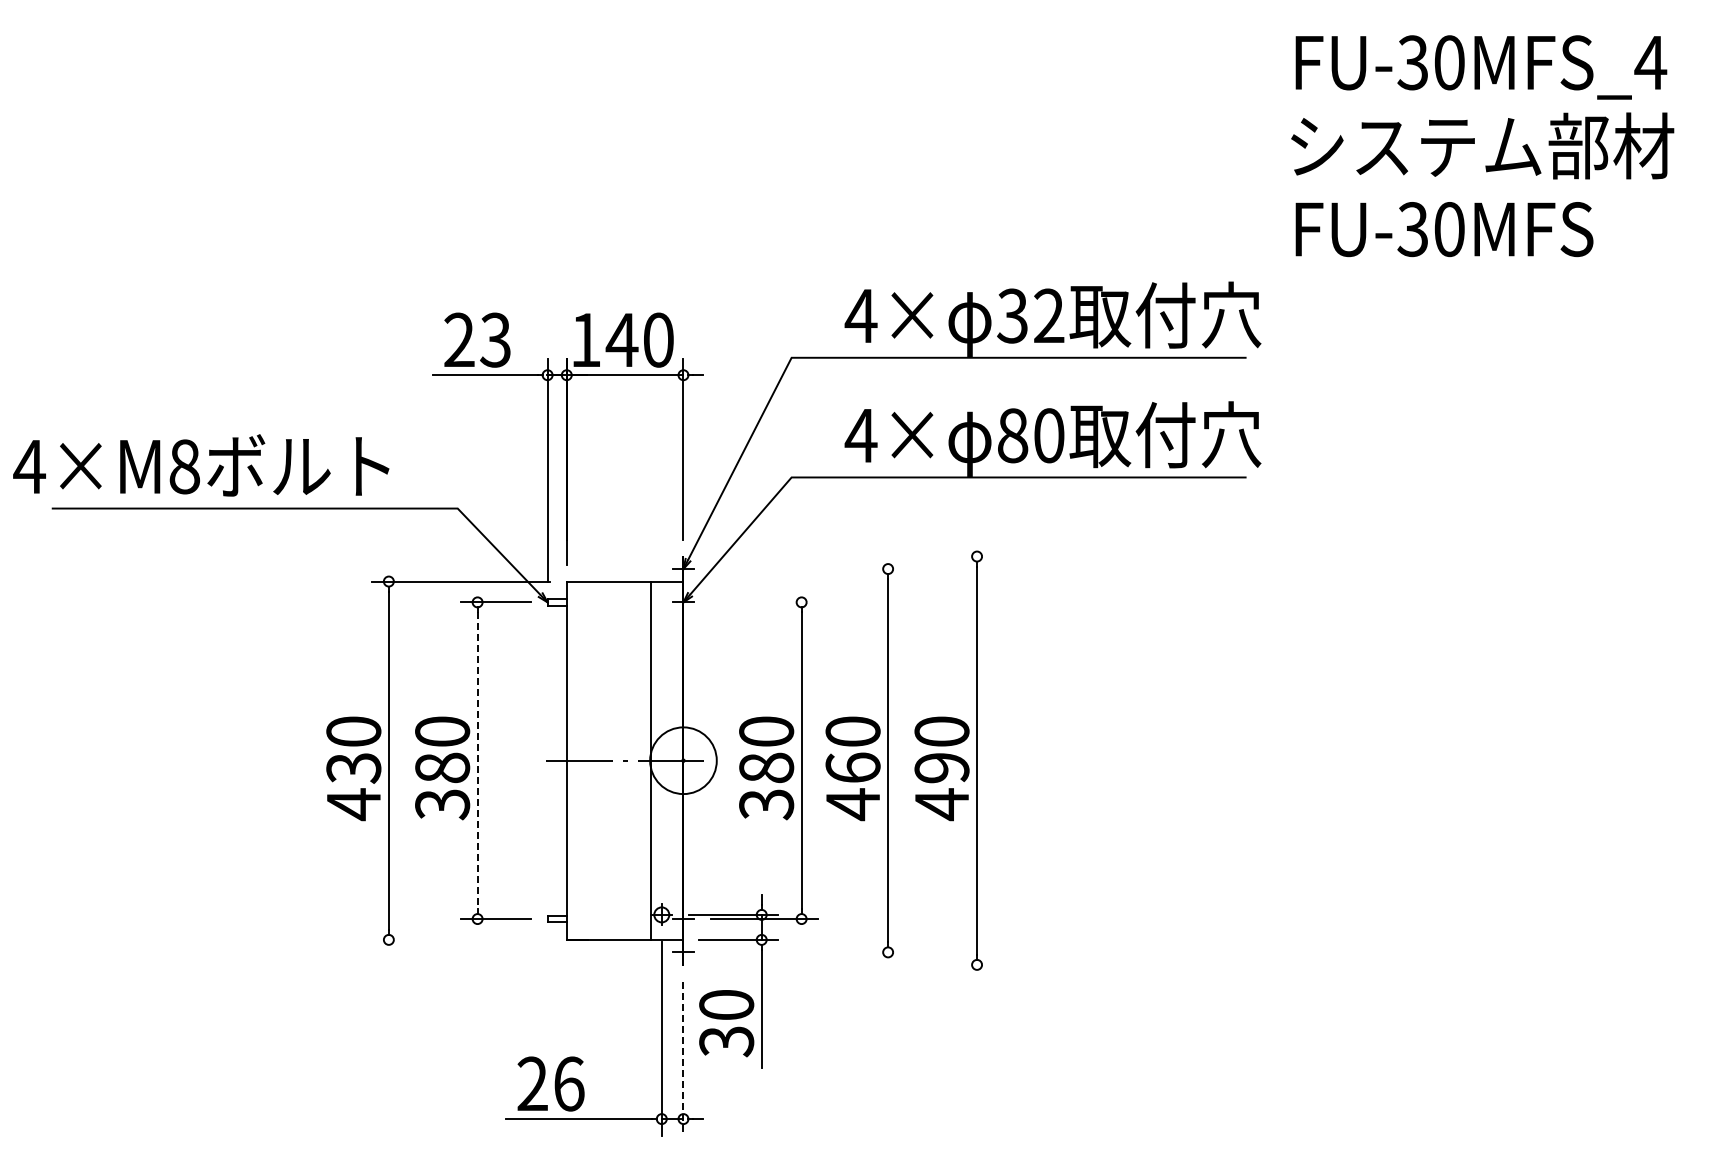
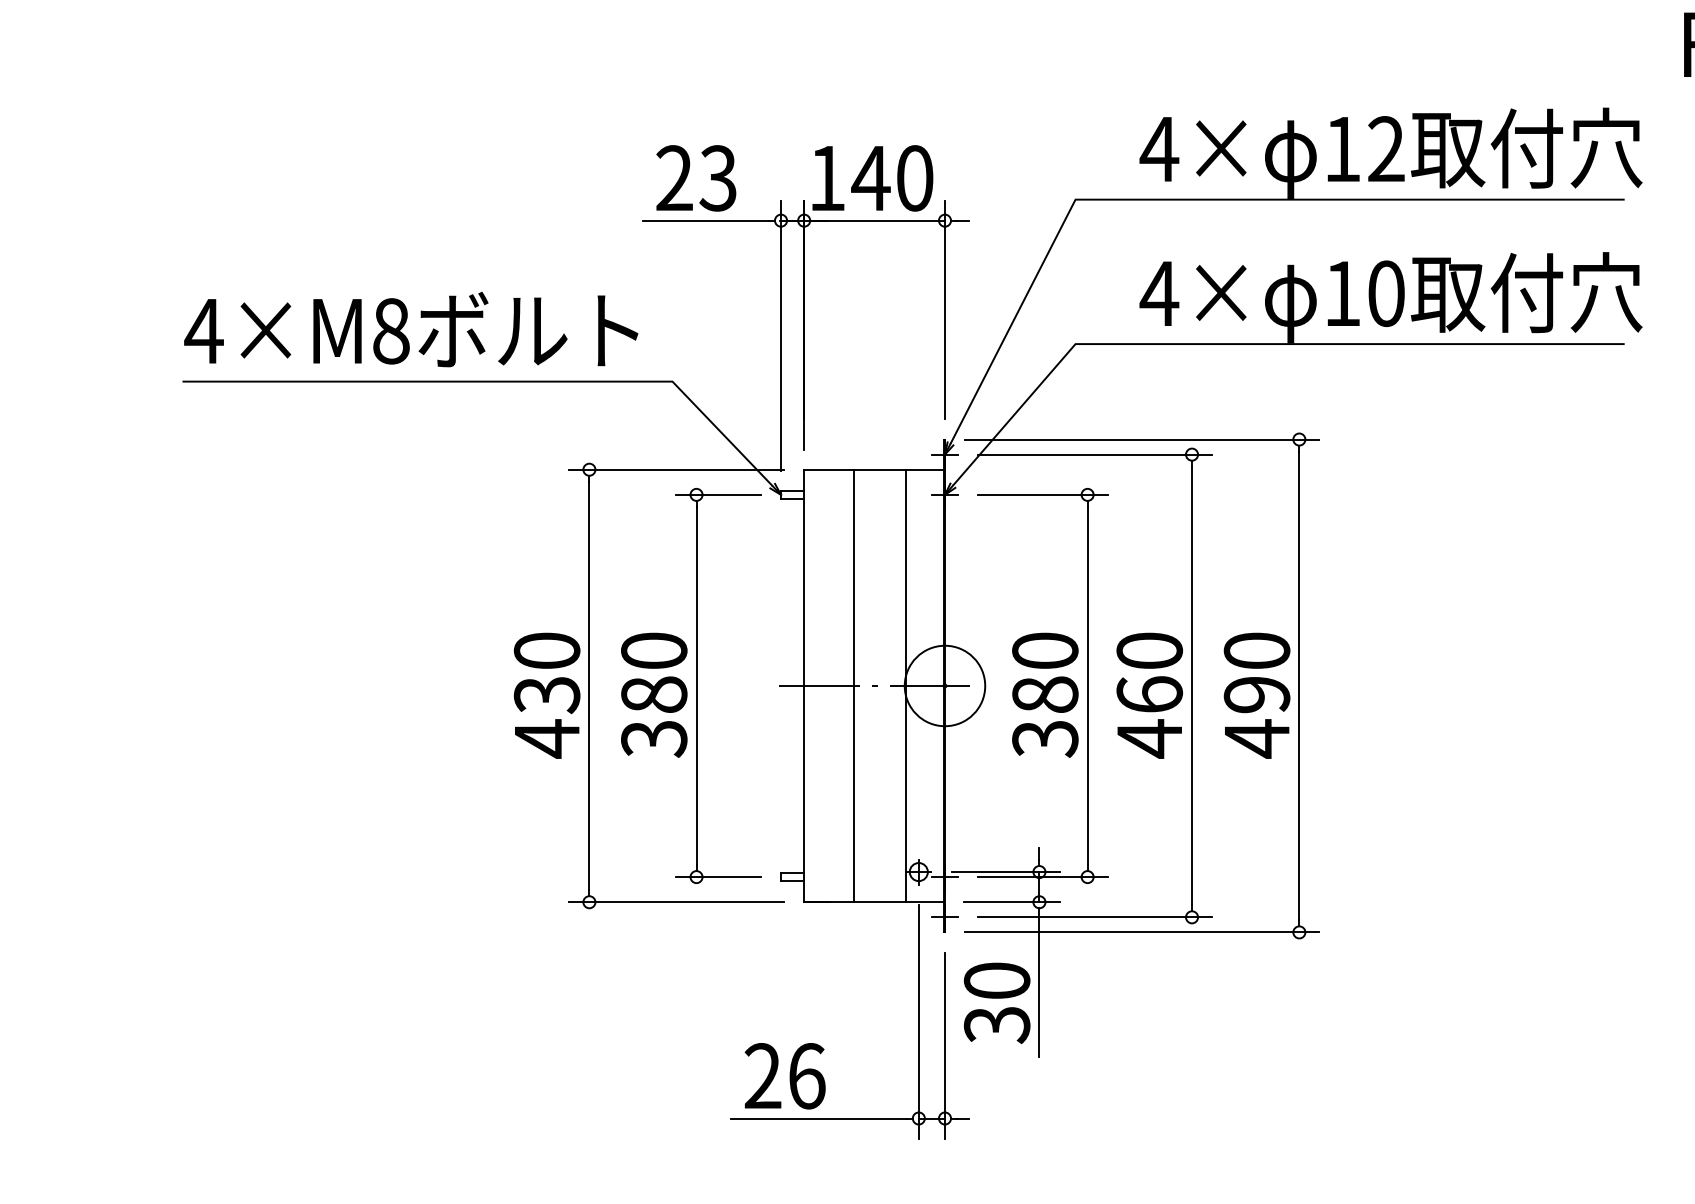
text: (1012, 315) -> (1342, 148), 32 -> 12
text: (1013, 435) -> (1343, 293), 80 -> 10
text: (201, 465) -> (411, 329), moved
line: (846, 556) -> (1141, 439), added
line: (807, 569) -> (1094, 455), added
line: (764, 602) -> (1042, 495), added
line: (608, 760) -> (854, 685), added
line: (477, 761) -> (696, 686), dashed -> solid
line: (461, 939) -> (677, 901), added
line: (807, 952) -> (1094, 917), added
line: (846, 964) -> (1141, 931), added
line: (683, 1059) -> (945, 1046), dashed -> solid

